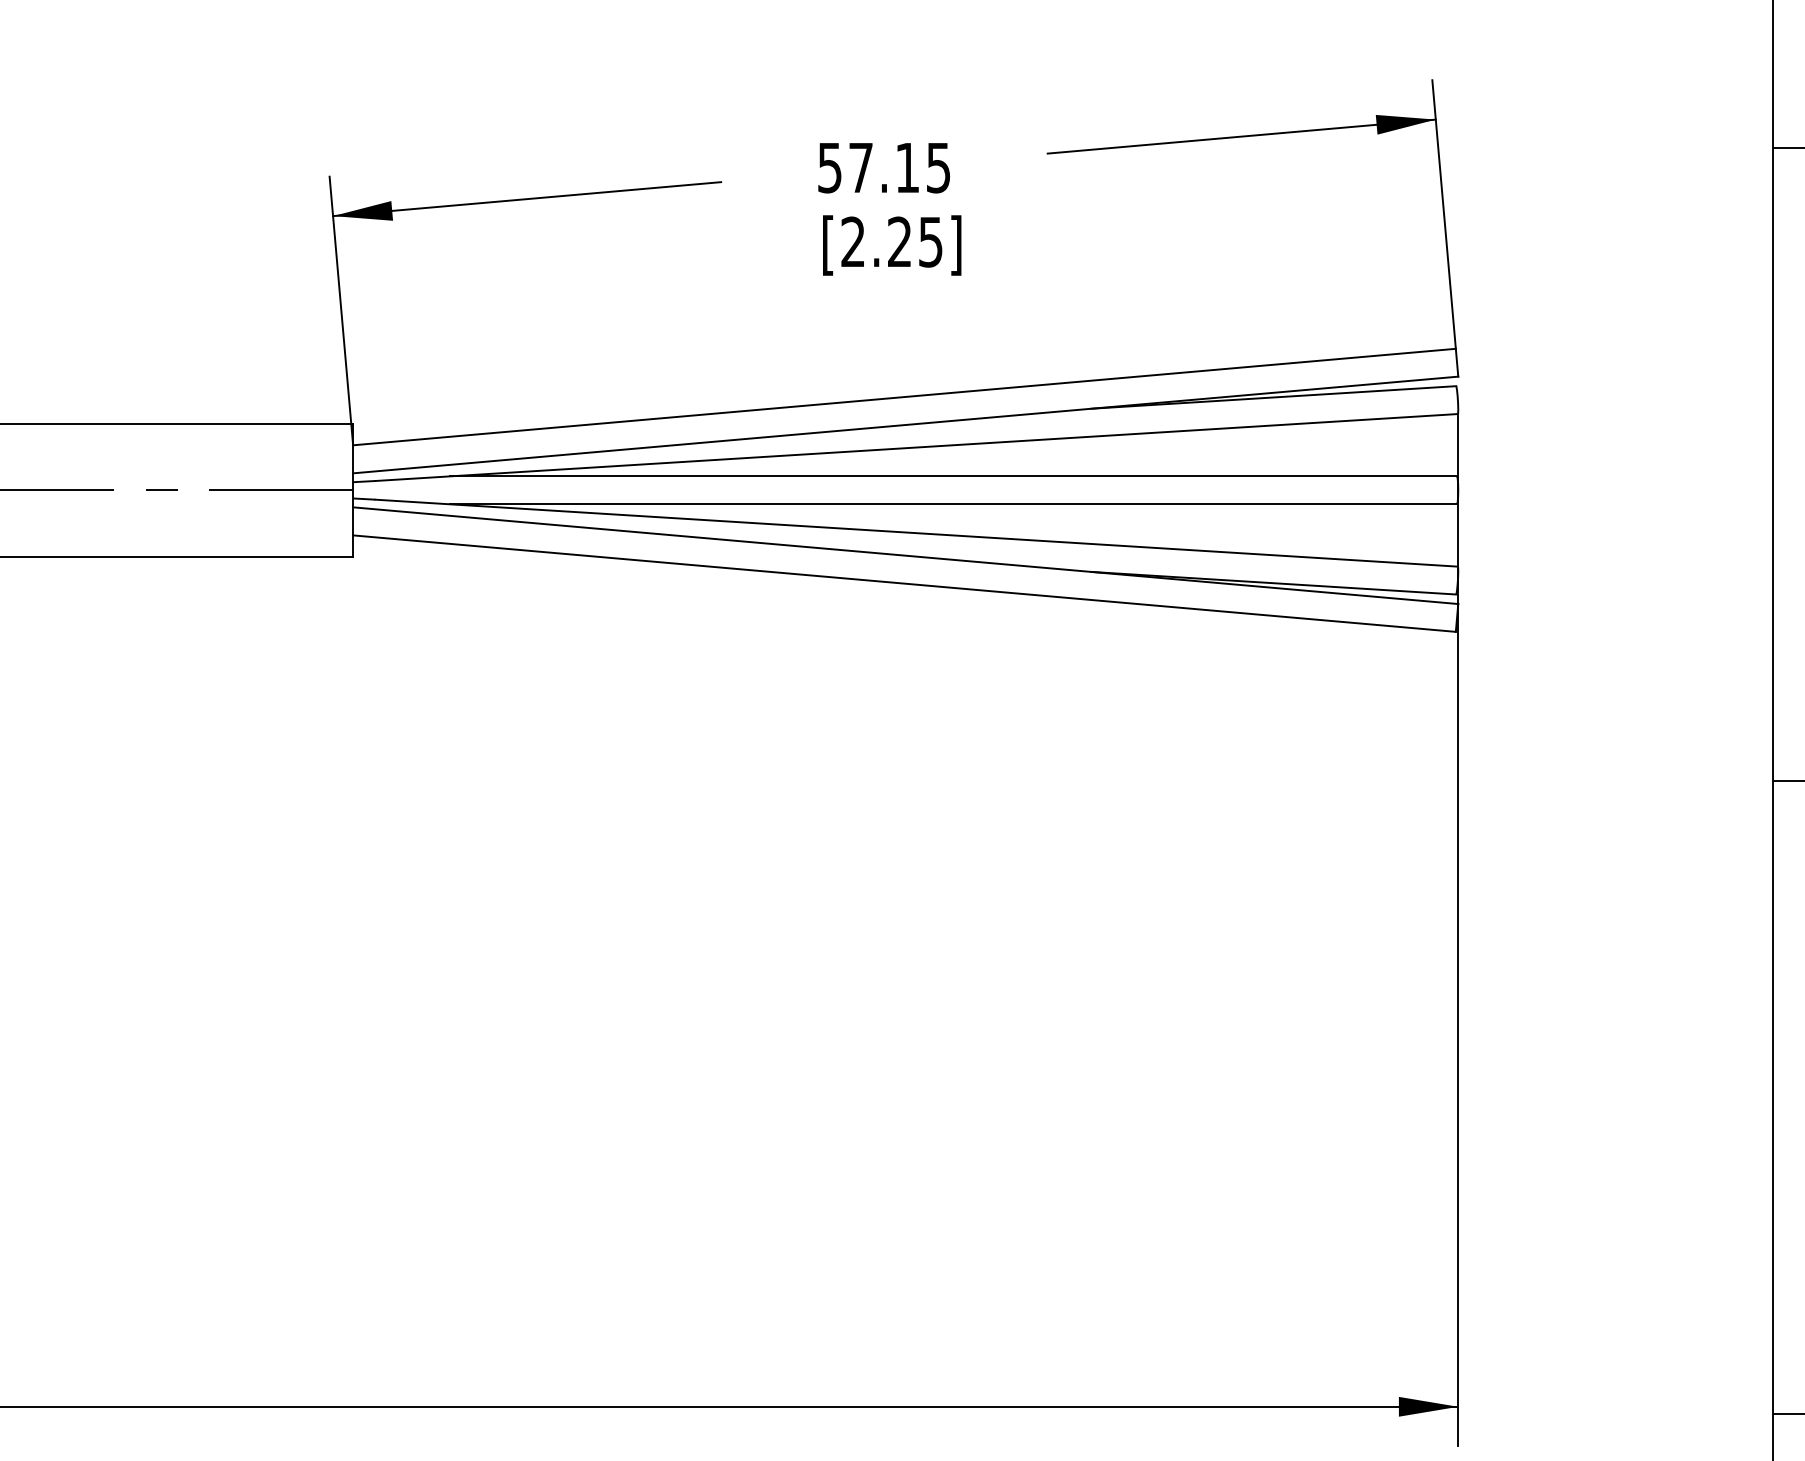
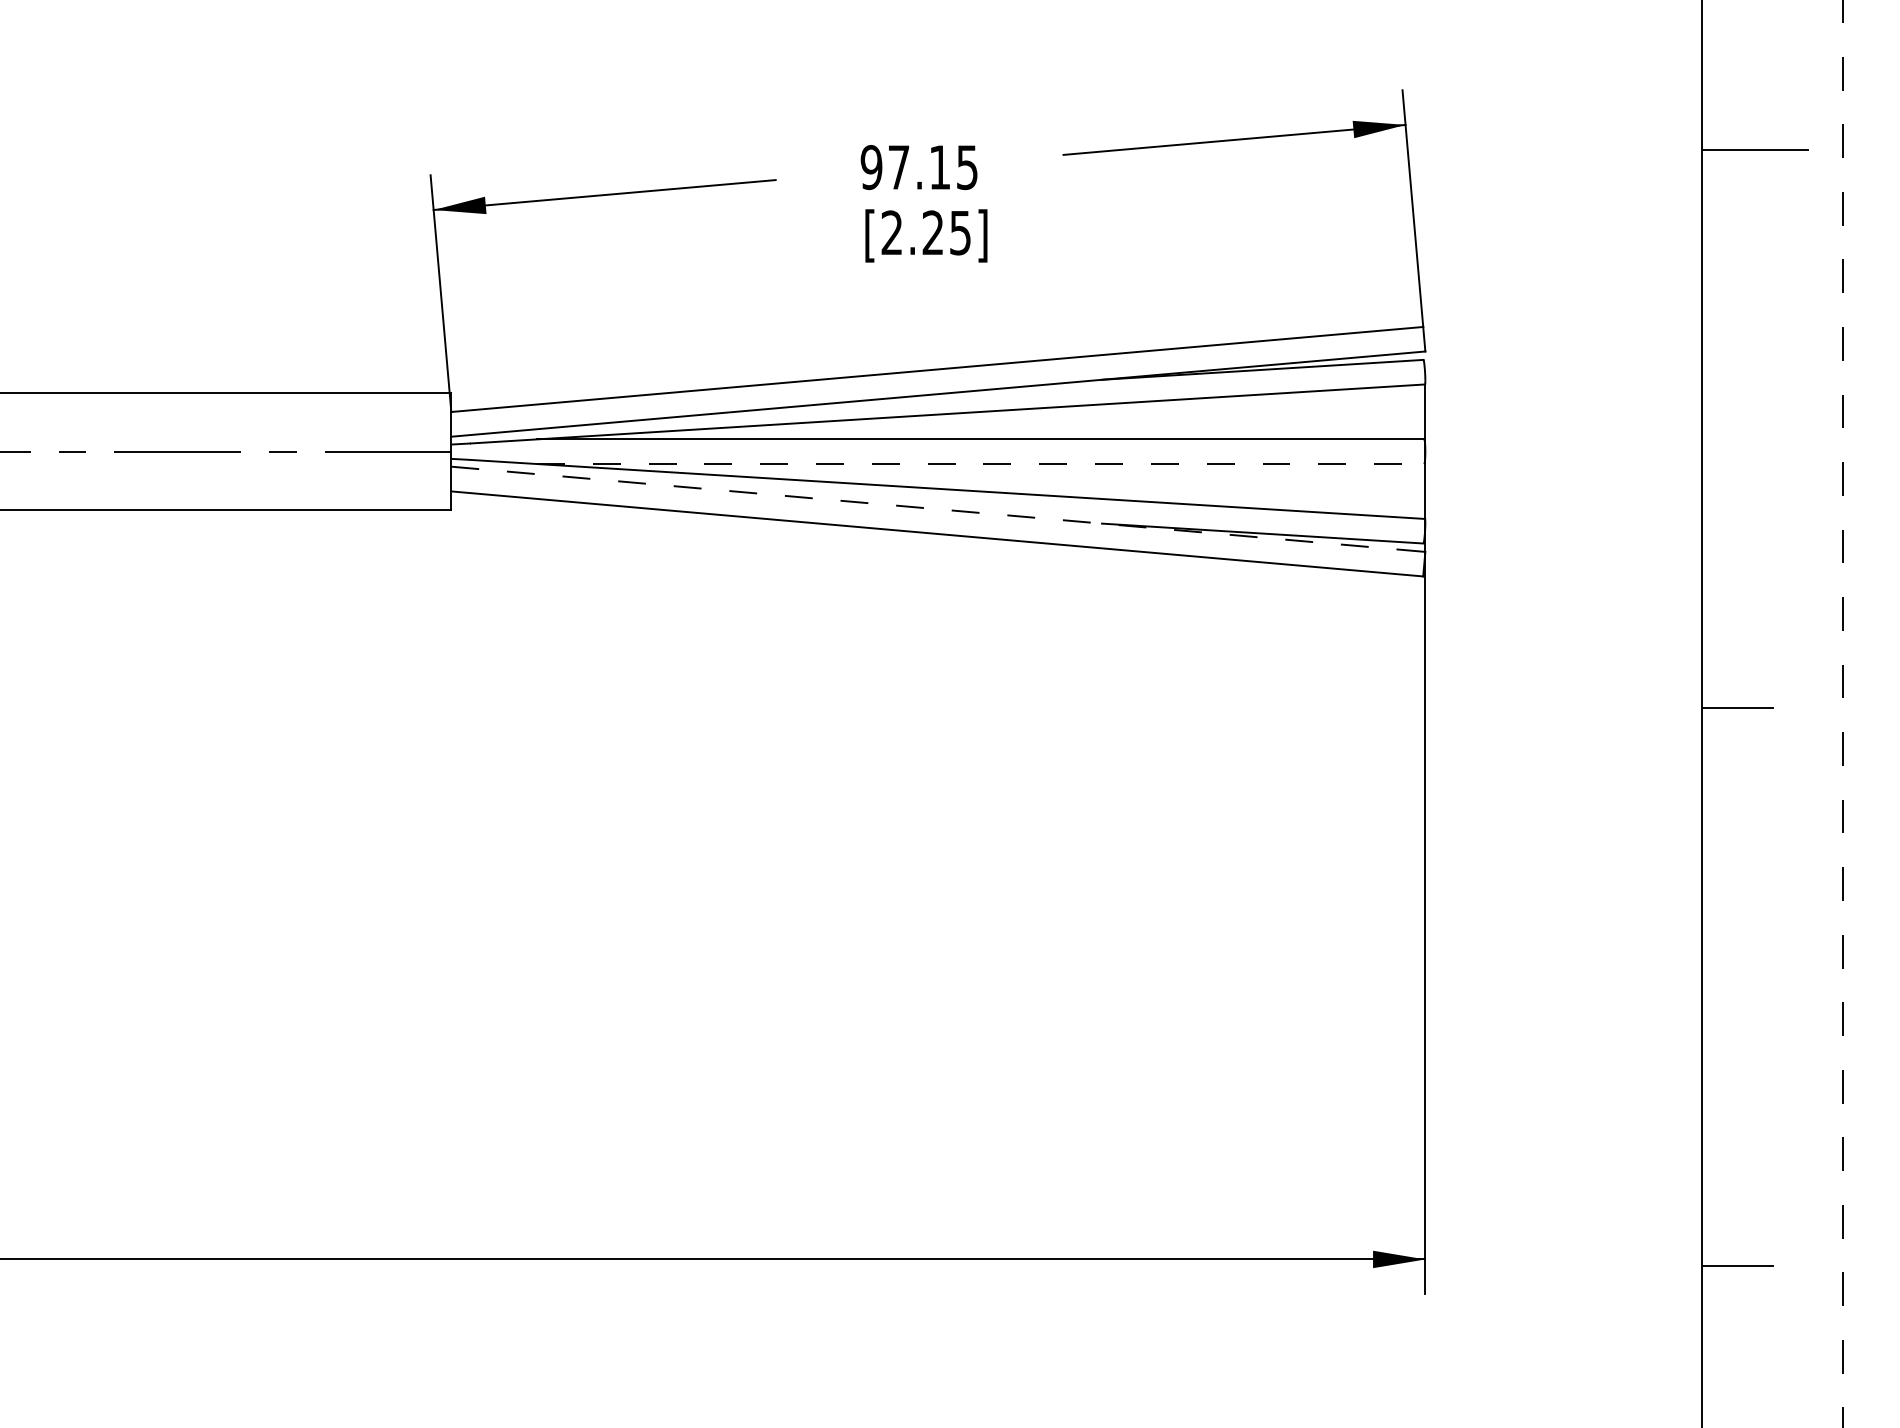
text: (829, 167) -> (871, 167), 57.15 -> 97.15
line: (953, 504) -> (980, 464), solid -> dashed
line: (905, 555) -> (938, 509), solid -> dashed

